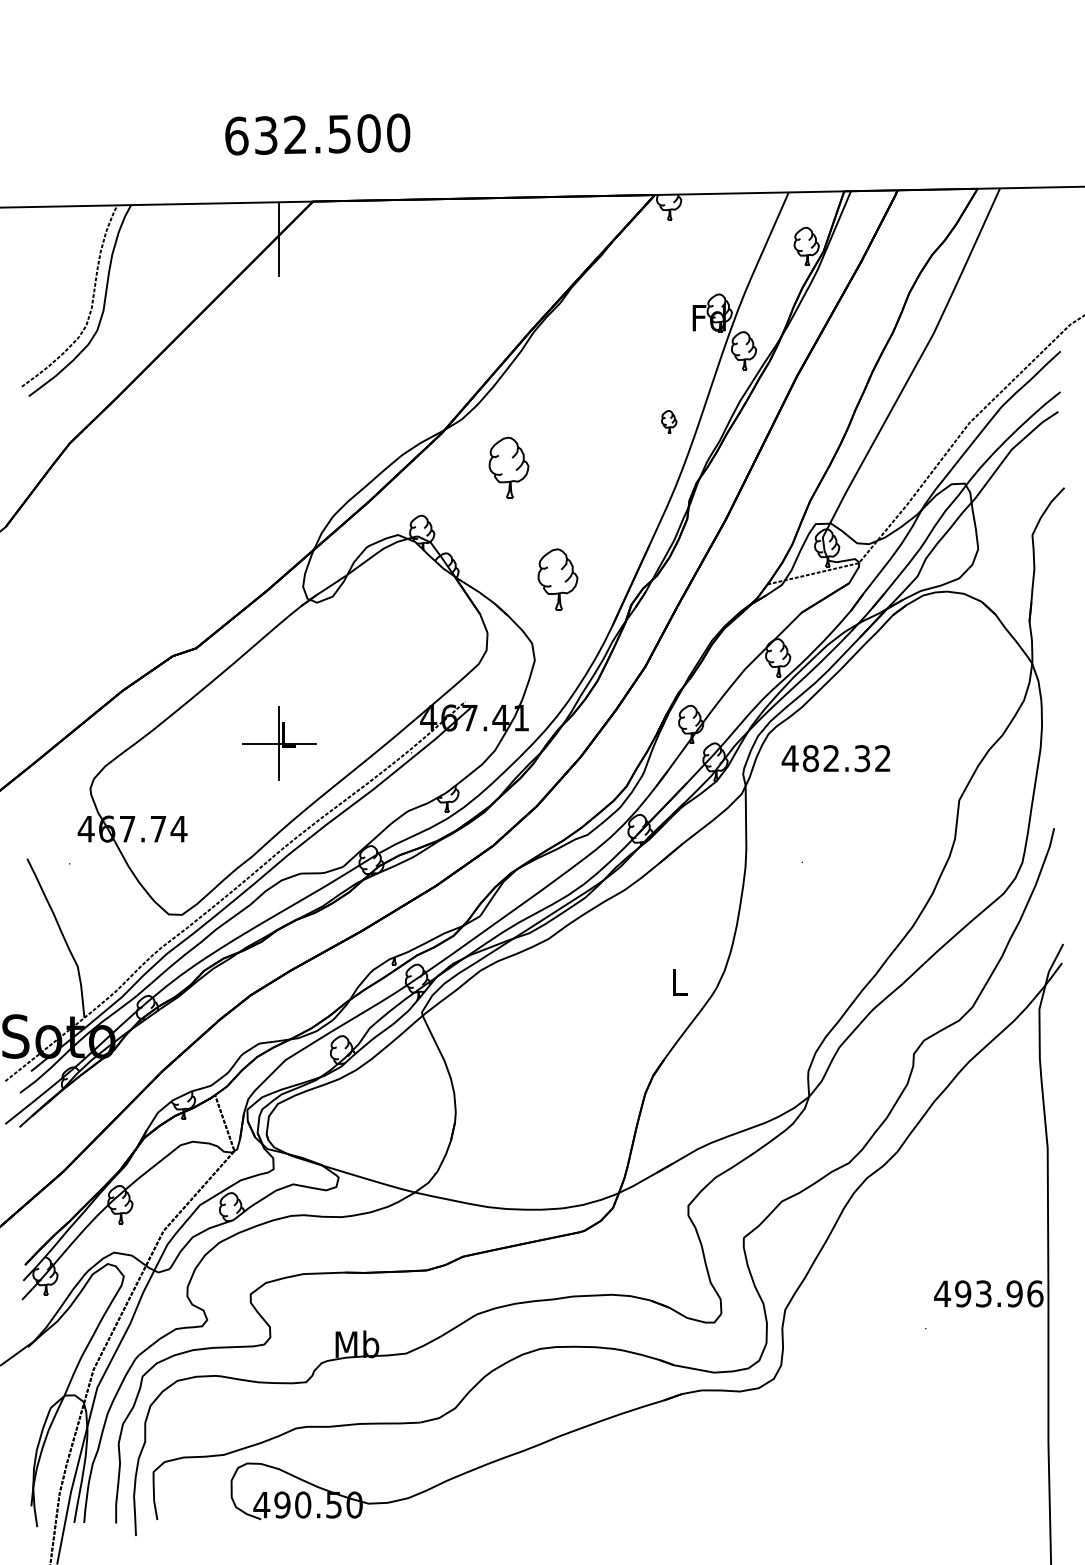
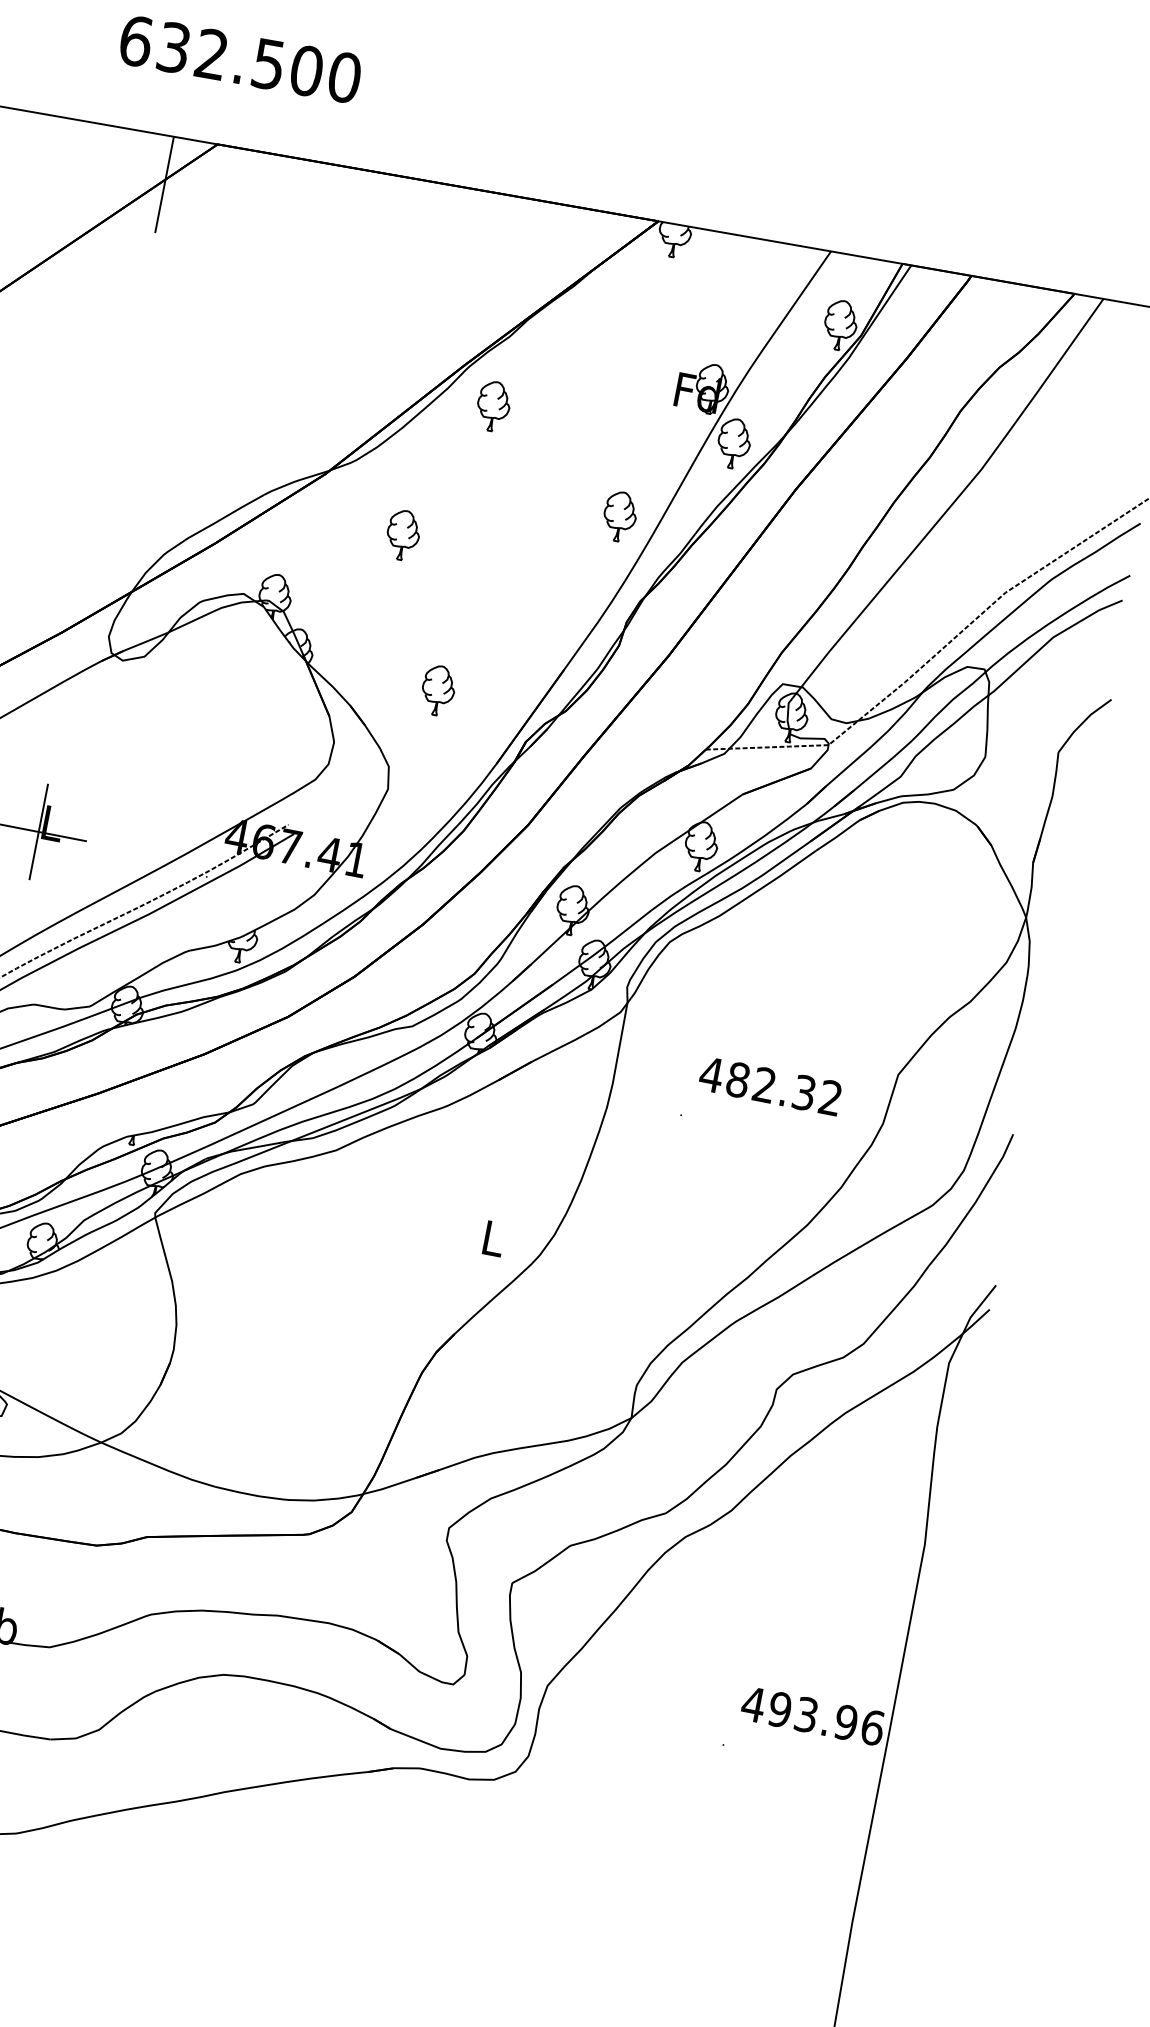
part: (558, 357) -> (494, 405), added
part: (669, 421) -> (620, 515), size x1.67
part: (509, 467) -> (403, 534), size x0.62
part: (558, 578) -> (438, 689), size x0.62
text: (835, 758) -> (769, 1086), moved

